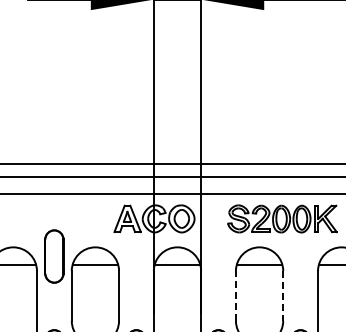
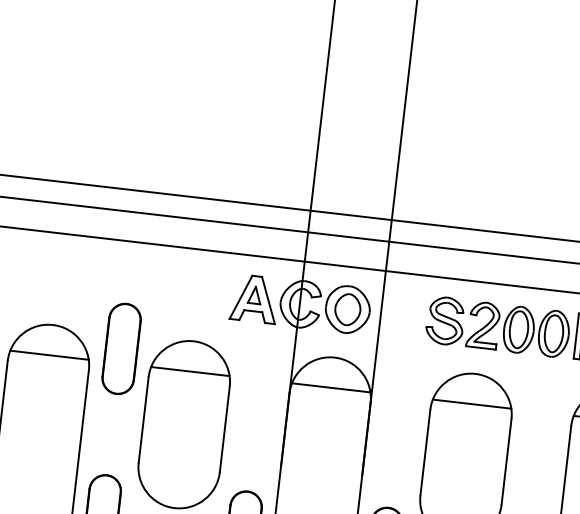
line: (235, 295) -> (424, 451), dashed -> solid
line: (283, 295) -> (507, 461), dashed -> solid

